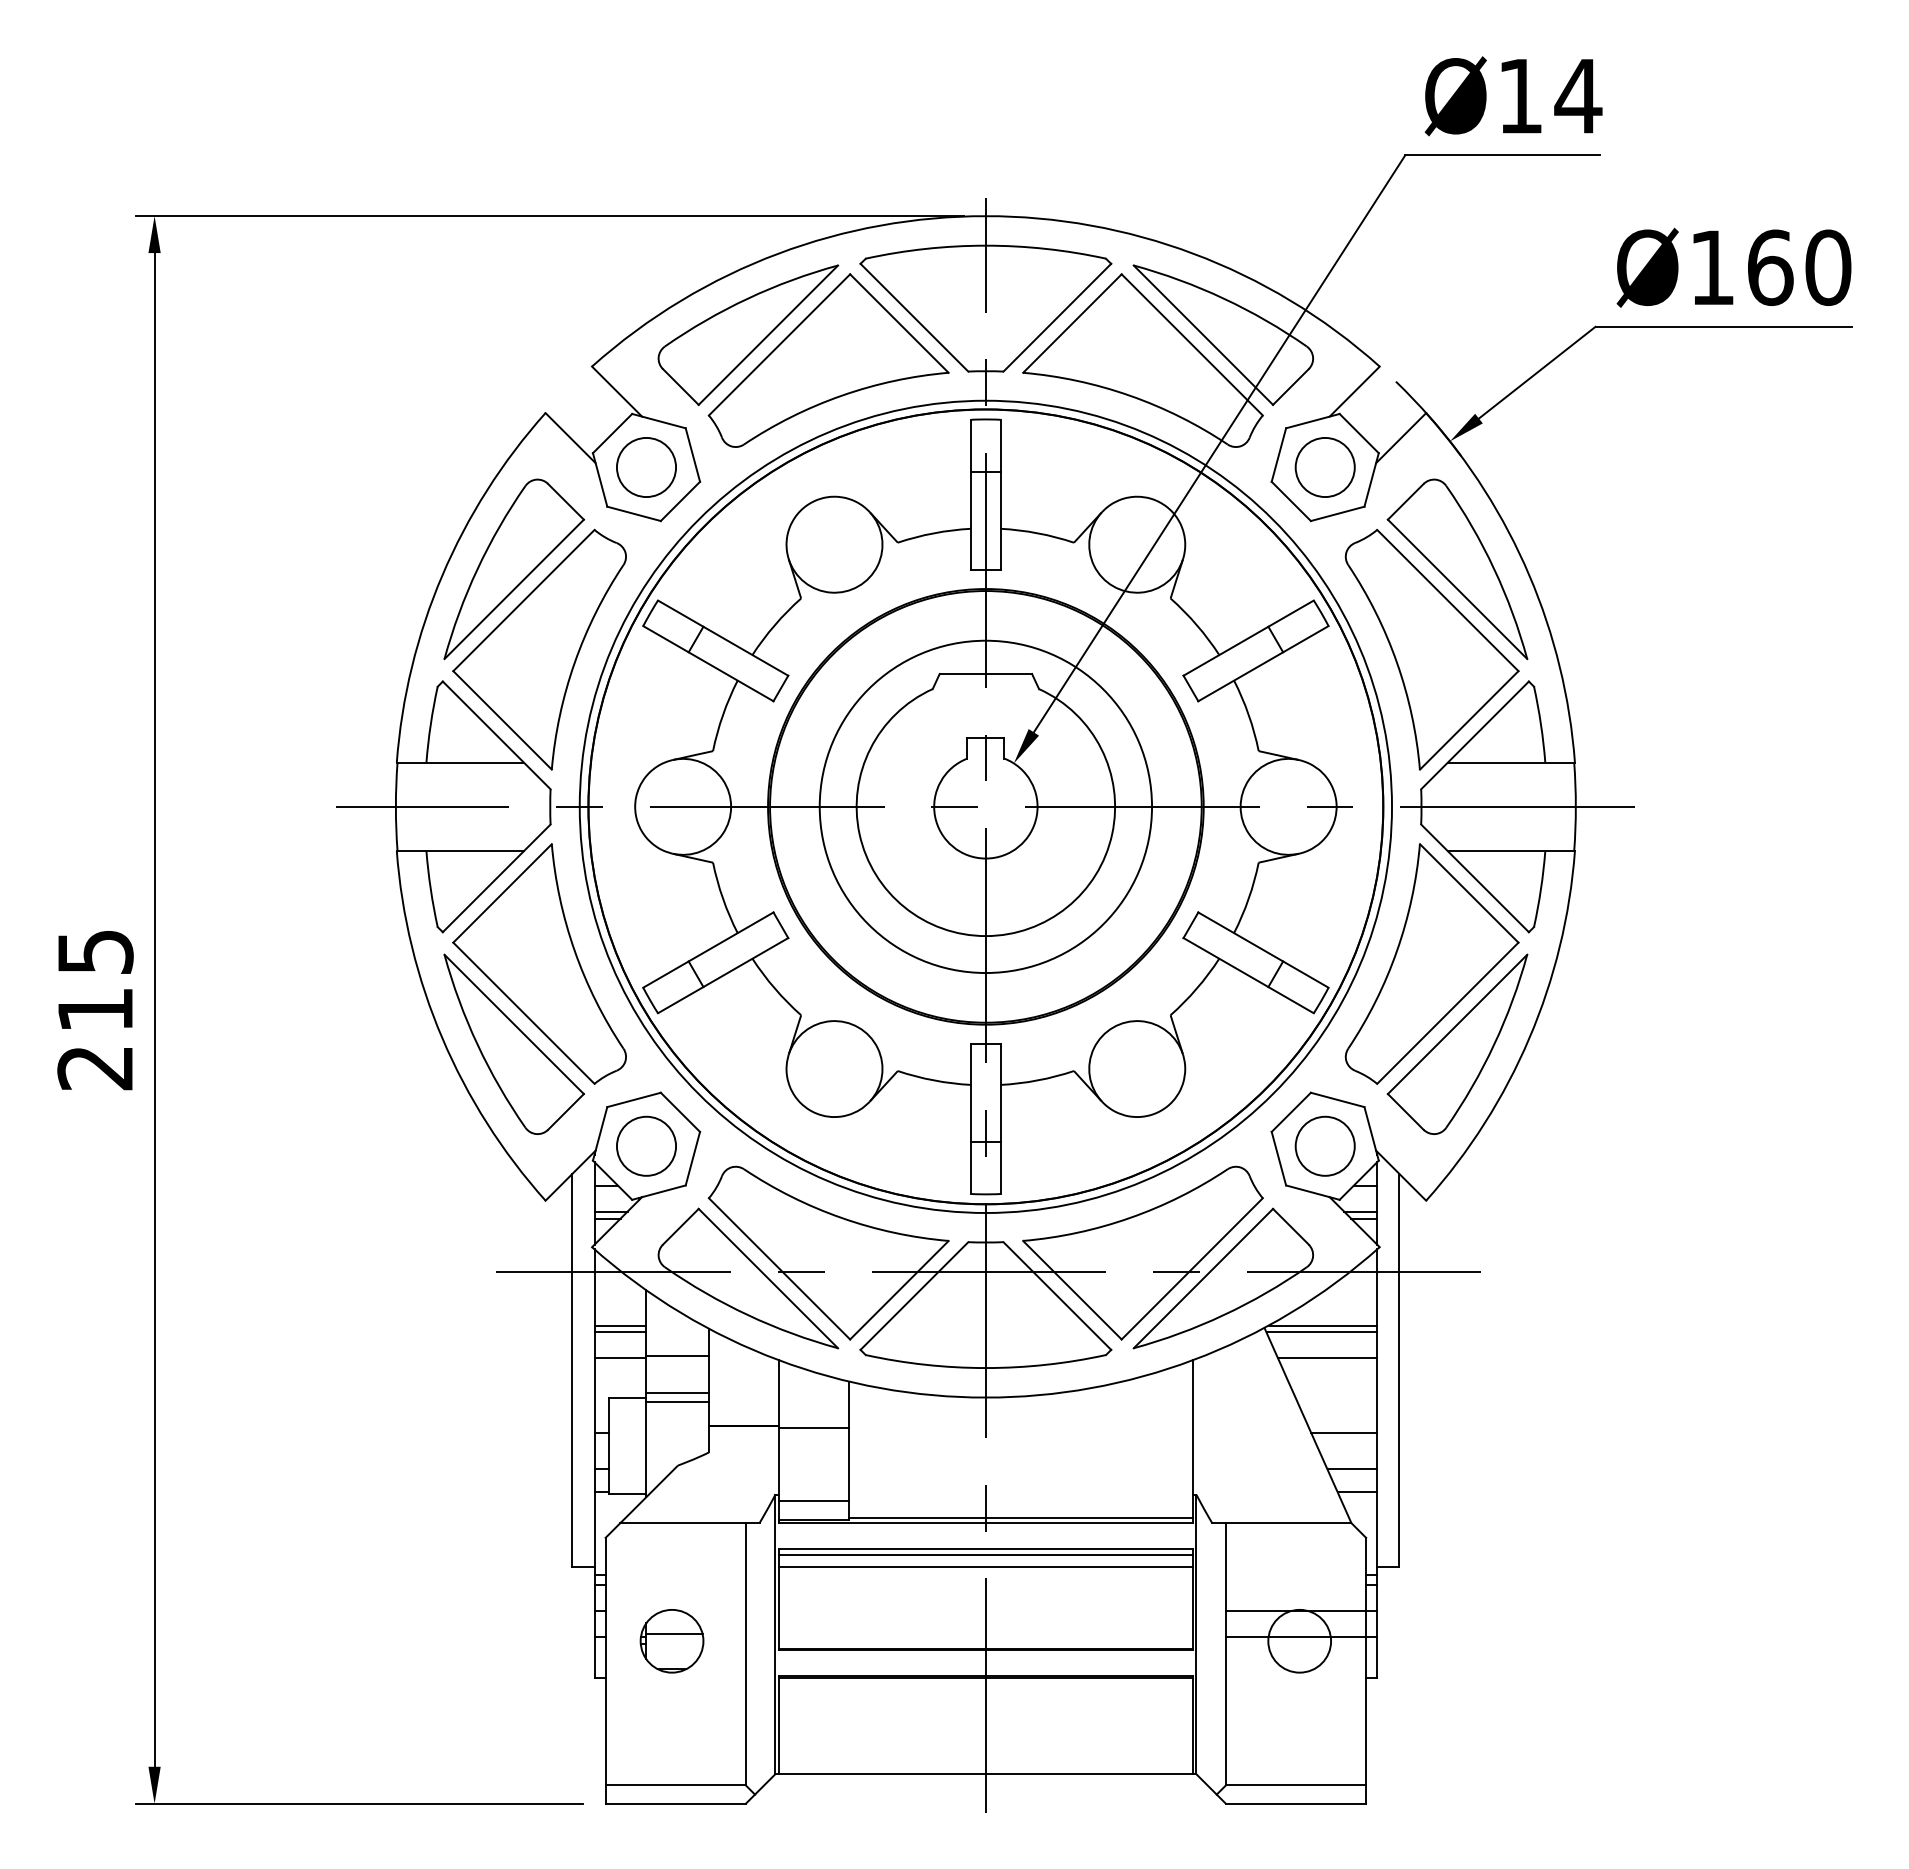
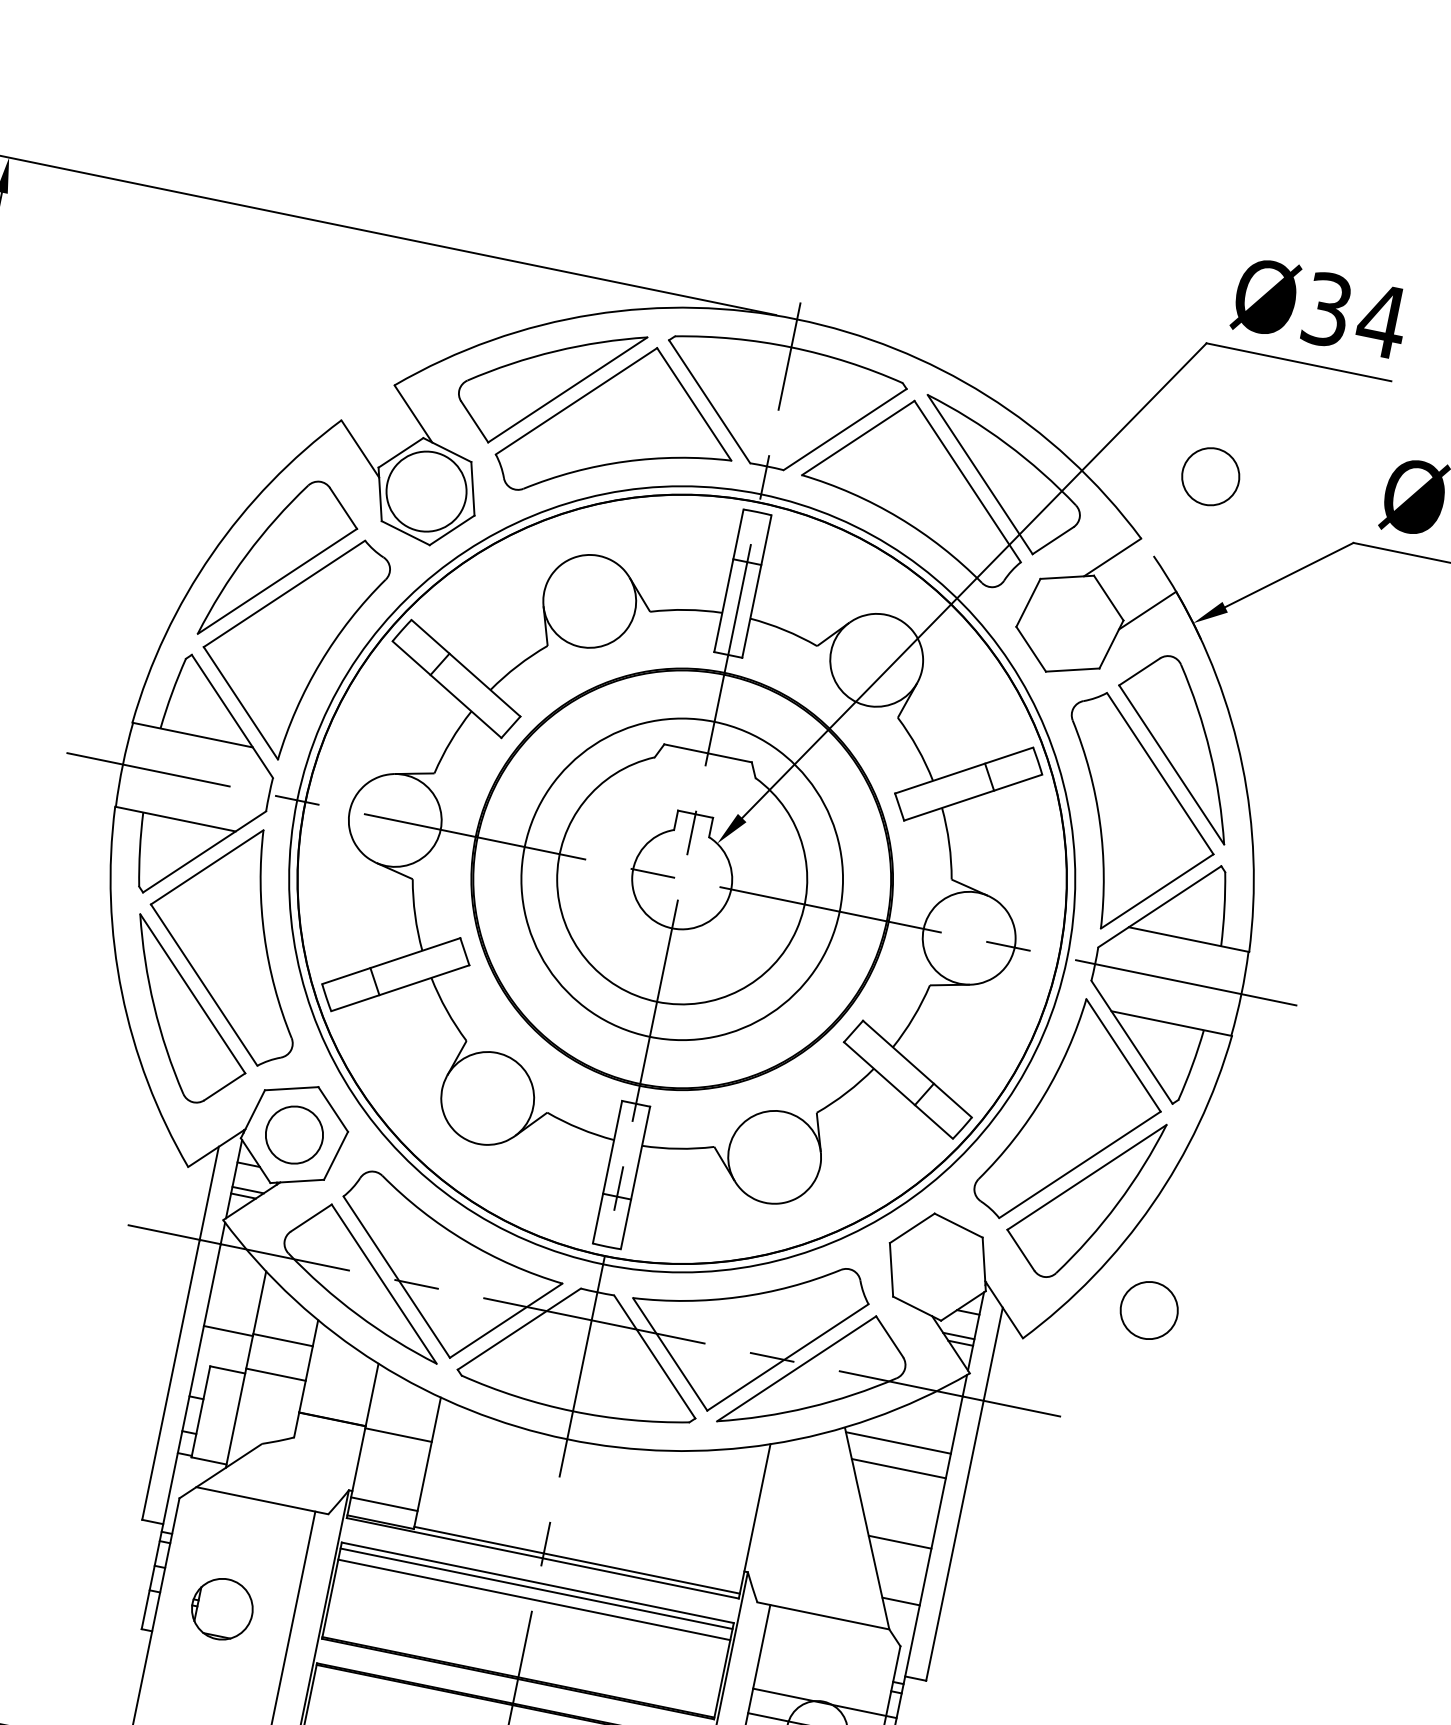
text: (1520, 96) -> (1327, 310), Ø14 -> Ø34
circle: (646, 467) -> (426, 491), size x1.4
circle: (1324, 467) -> (1210, 476), moved
circle: (1324, 1145) -> (1148, 1309), moved
line: (620, 1325) -> (234, 1299), removed
line: (1322, 1325) -> (900, 1436), removed
line: (620, 1332) -> (233, 1306), removed
line: (677, 1401) -> (274, 1383), removed
line: (1352, 1469) -> (900, 1578), removed
line: (674, 1633) -> (226, 1602), removed

